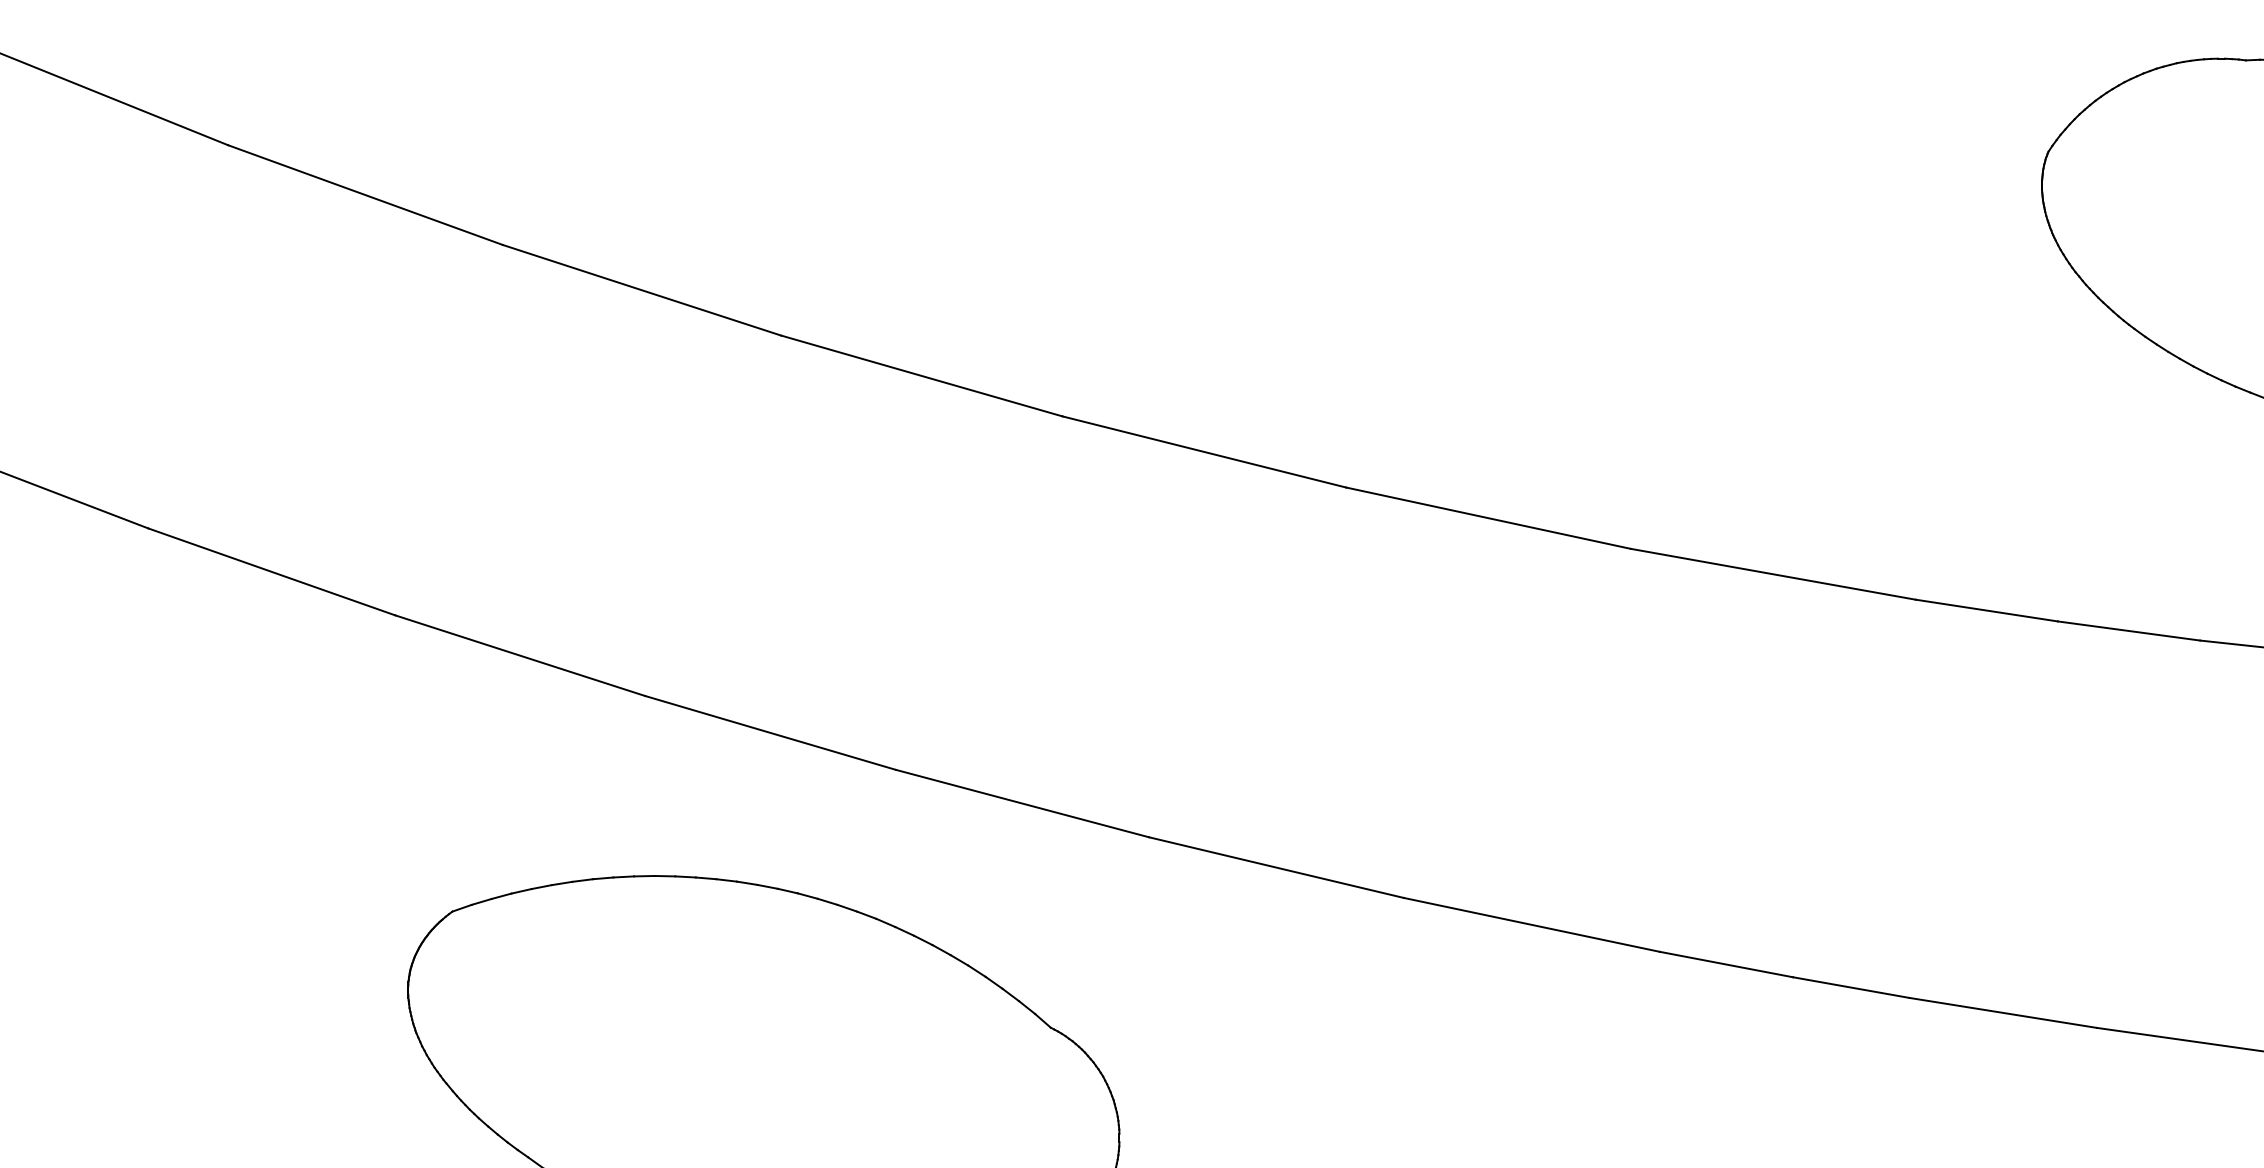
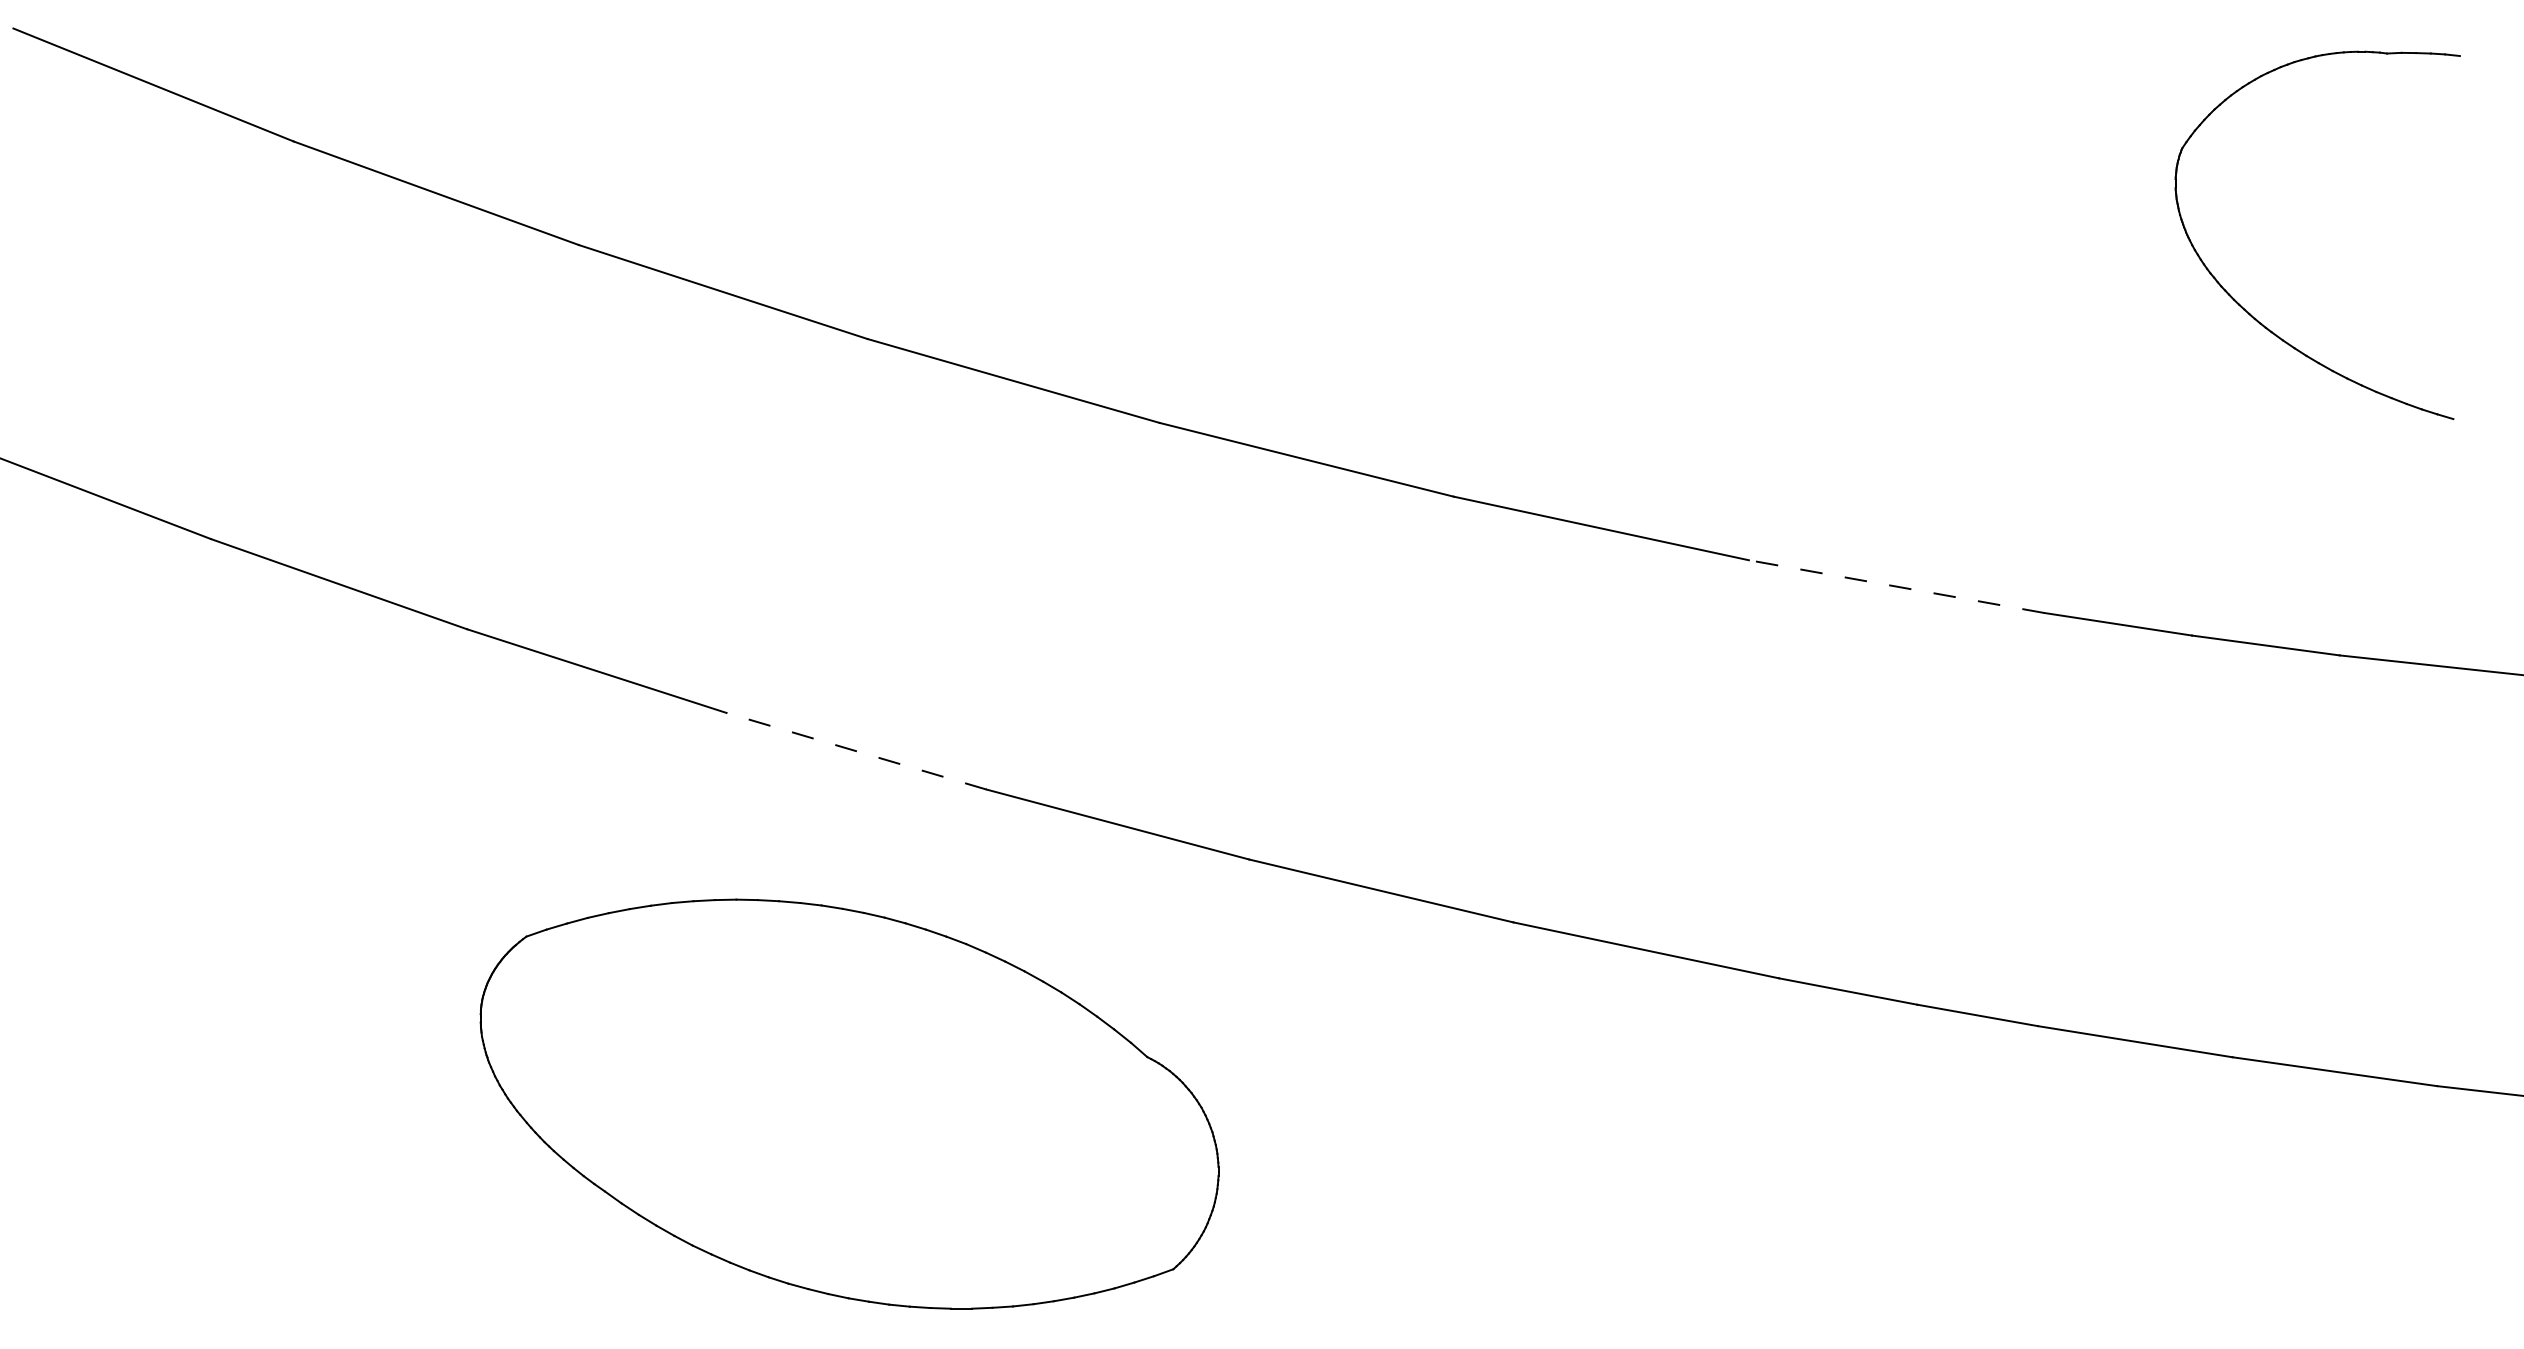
line: (1772, 574) -> (1896, 586), solid -> dashed
line: (770, 733) -> (856, 751), solid -> dashed

